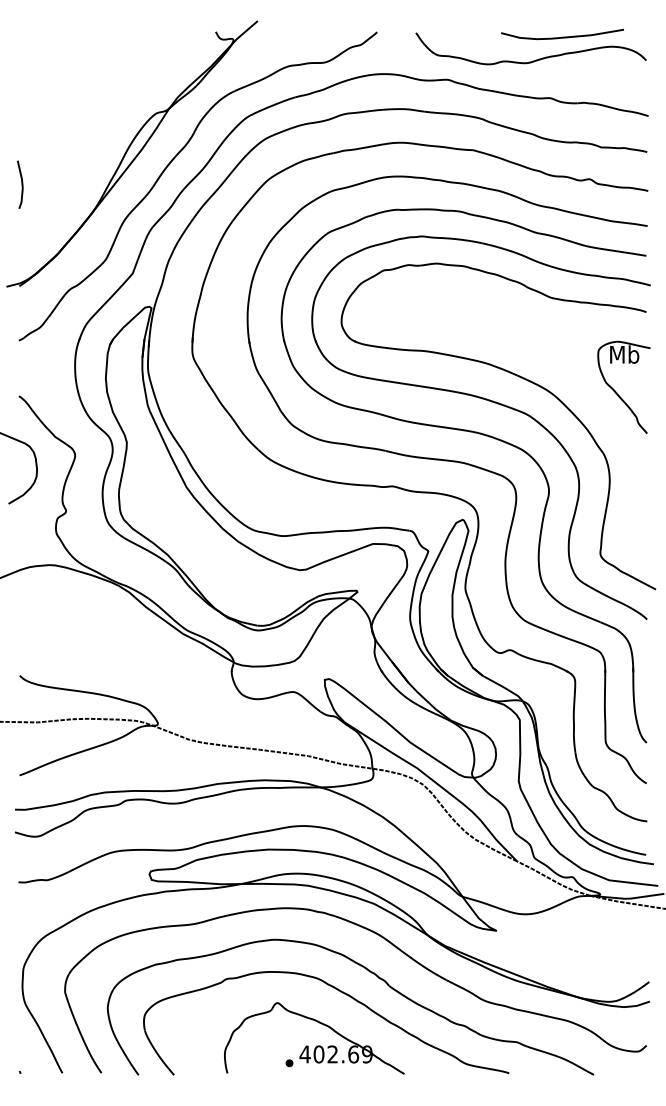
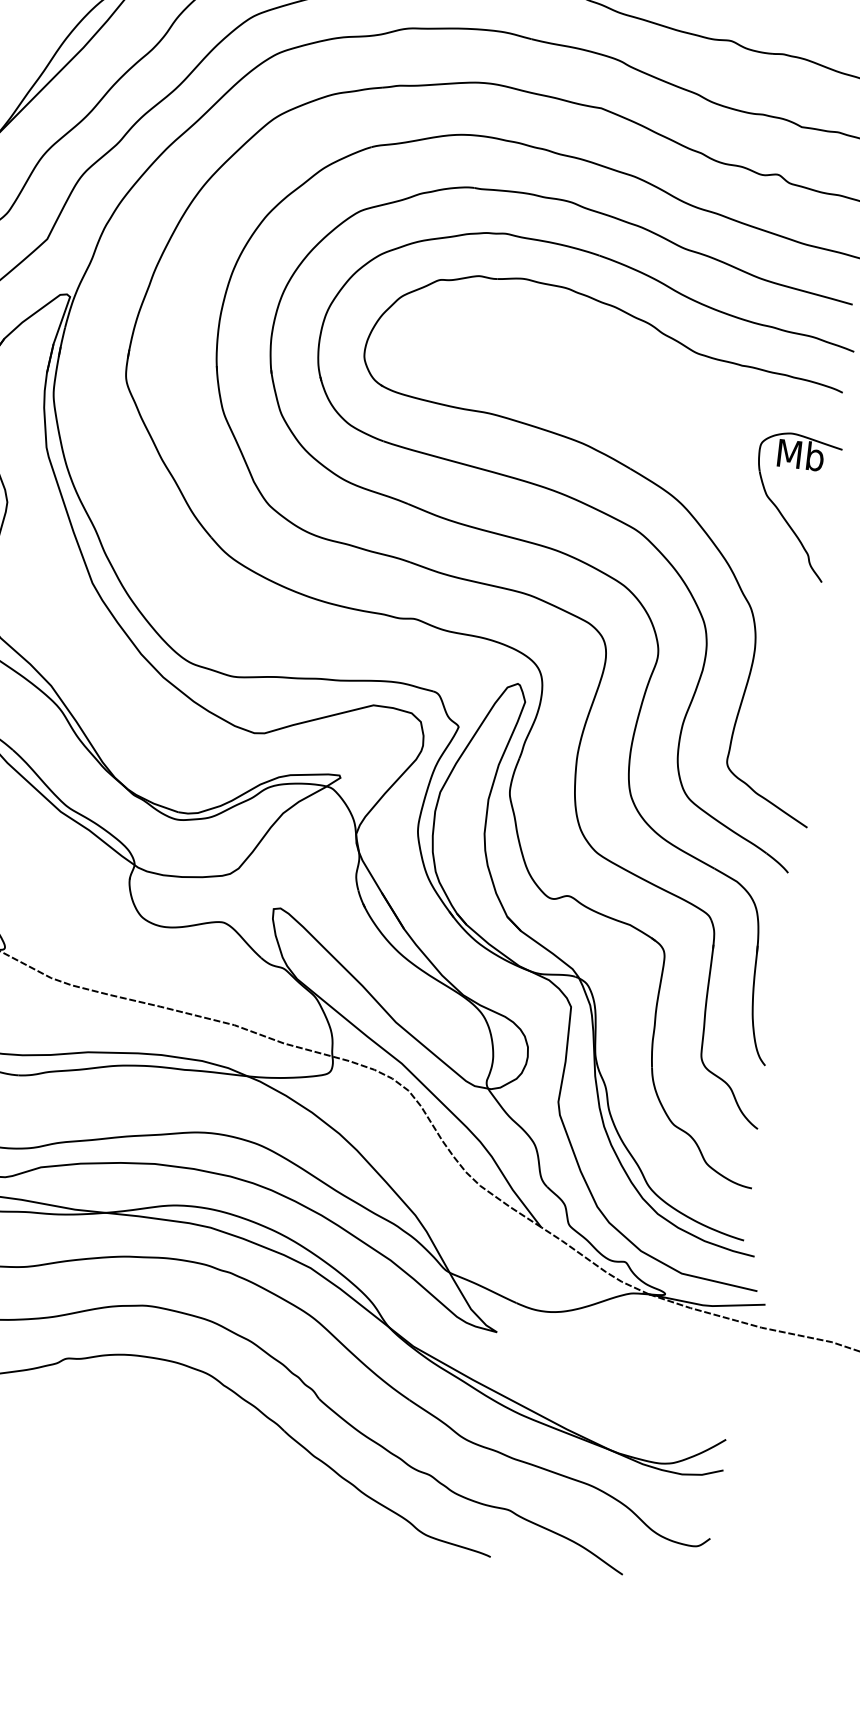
part: (317, 1045) -> (196, 1478), removed

